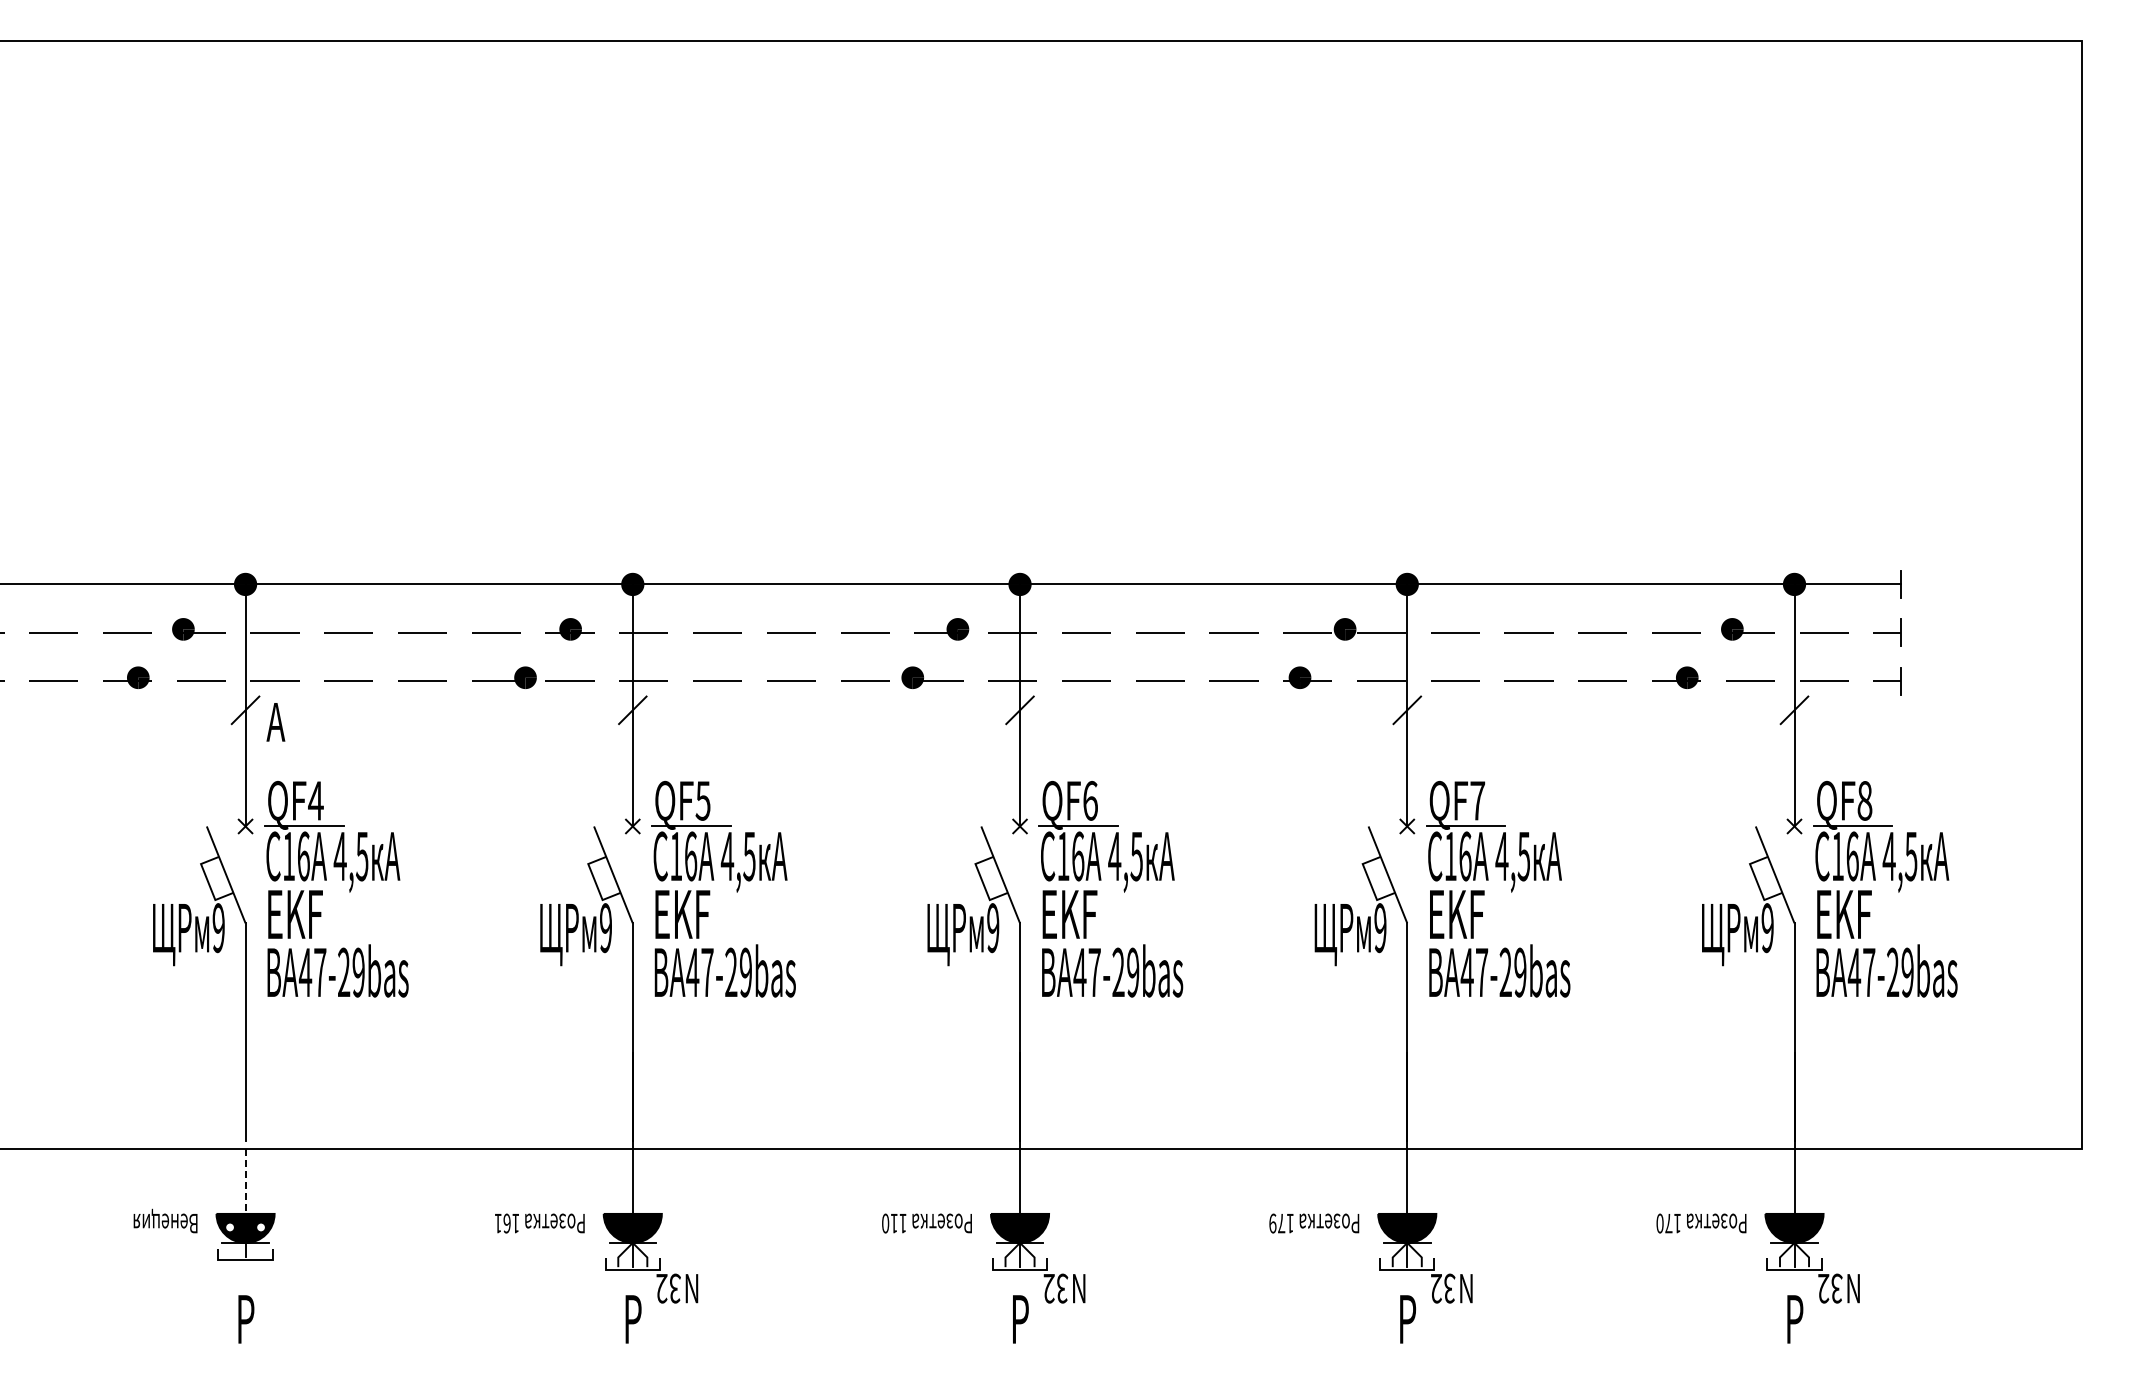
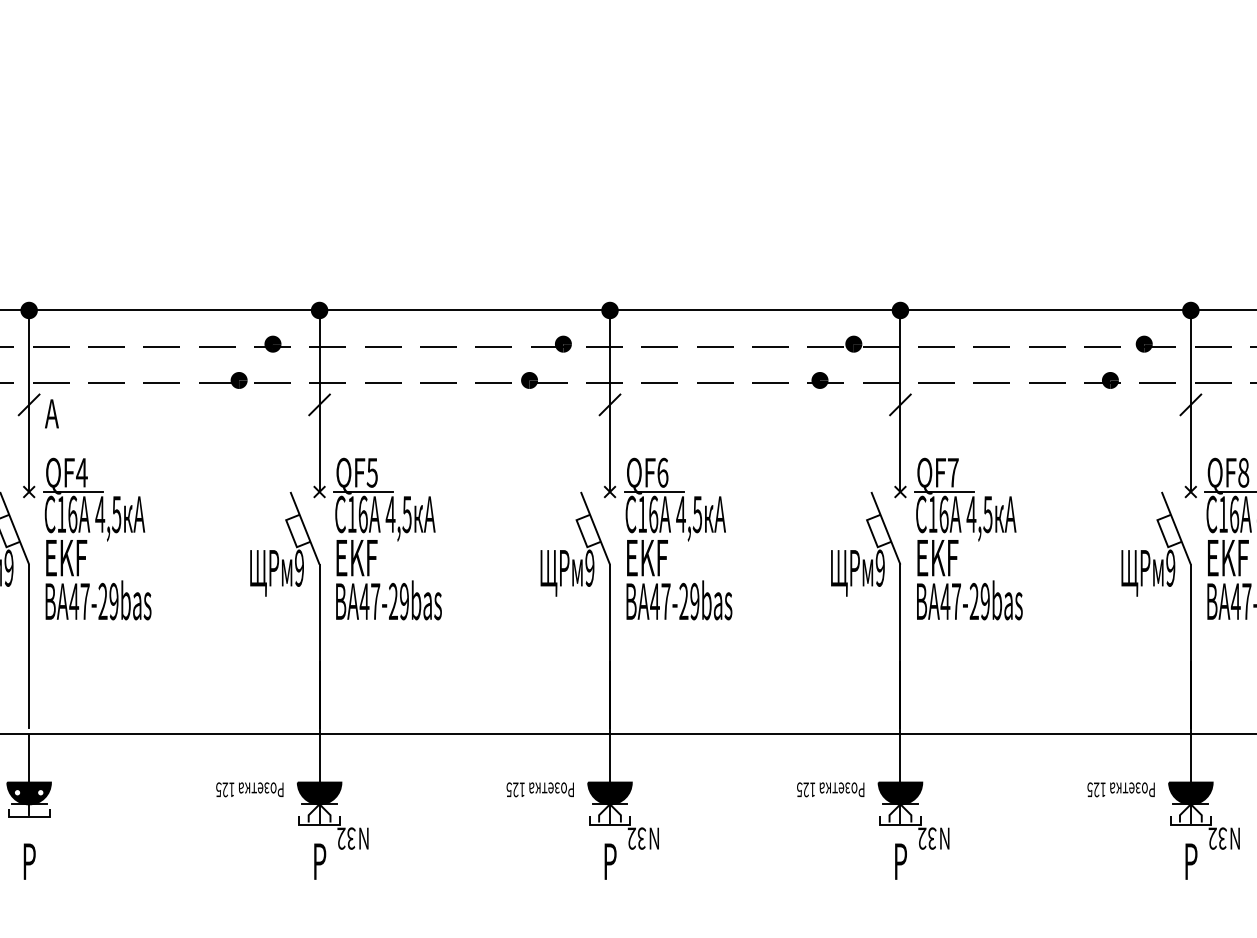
line: (245, 1181) -> (29, 758), dashed -> solid
text: (502, 1223) -> (221, 789), 161 -> 125
text: (890, 1223) -> (512, 789), 110 -> 125
text: (1277, 1223) -> (803, 789), 179 -> 125
text: (1664, 1223) -> (1093, 789), 170 -> 125

